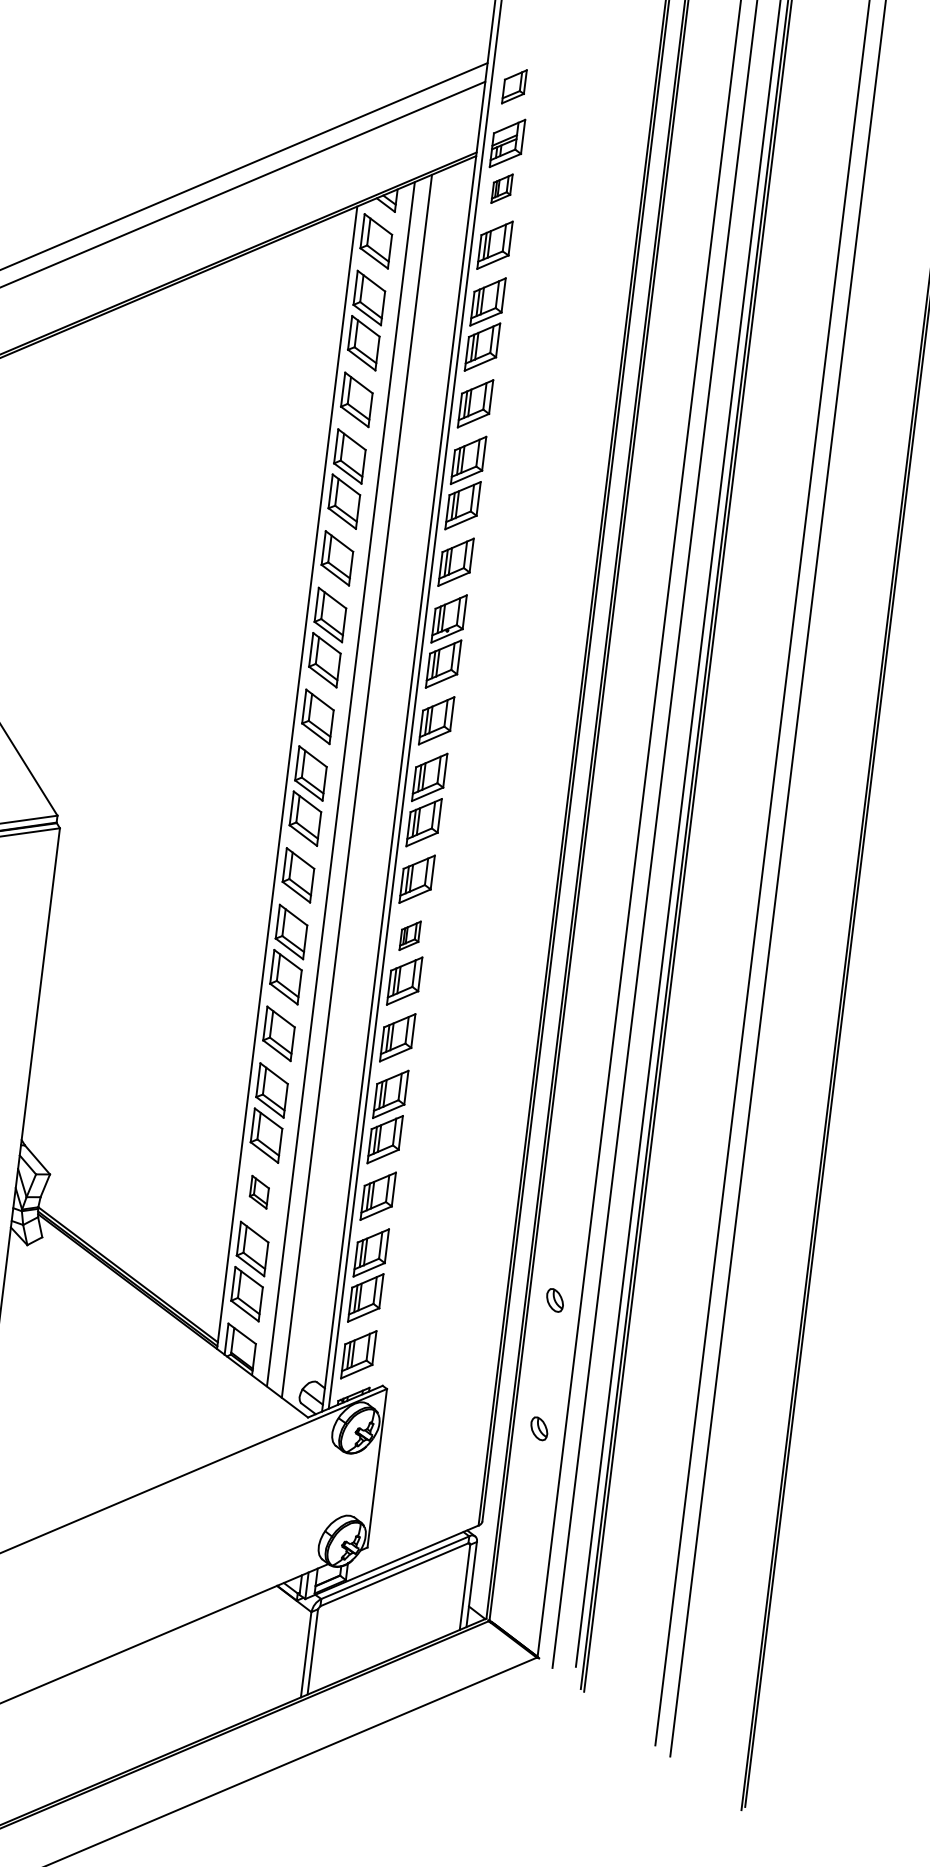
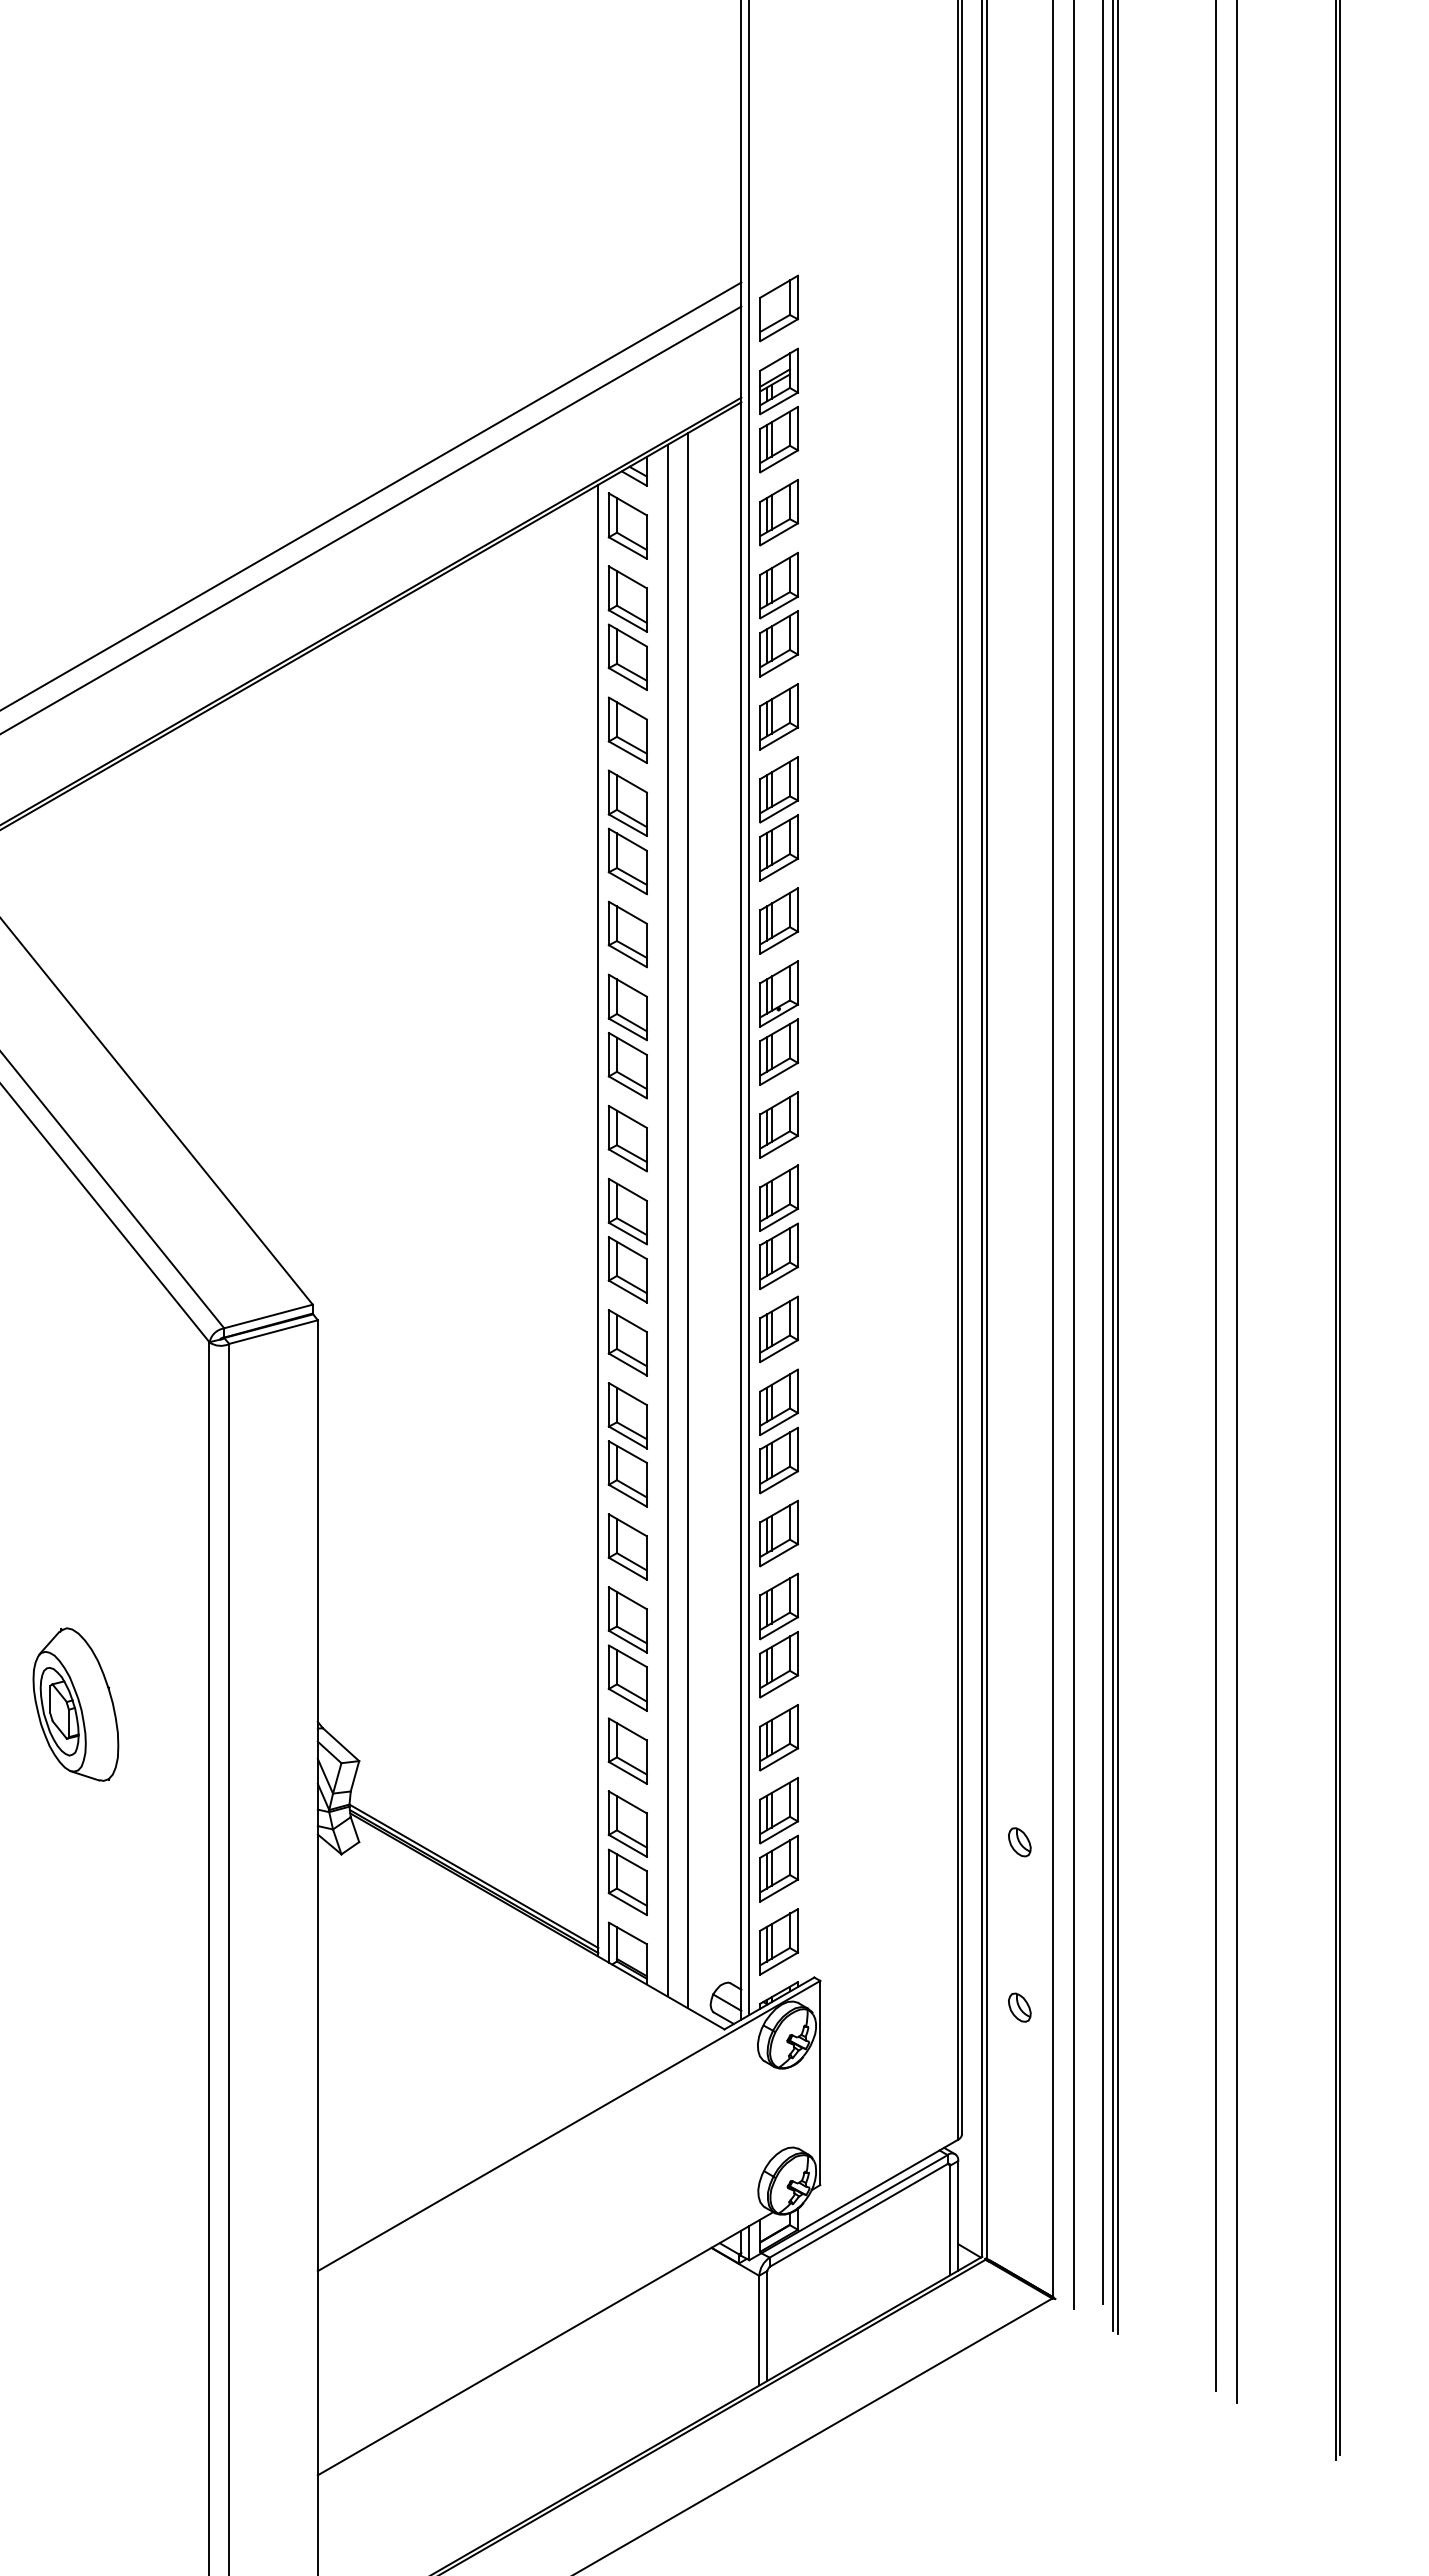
part: (513, 86) -> (778, 308), size x1.43
part: (502, 188) -> (779, 439), size x1.67
part: (409, 935) -> (778, 1401), size x1.67
part: (259, 1191) -> (627, 1750), size x1.67

